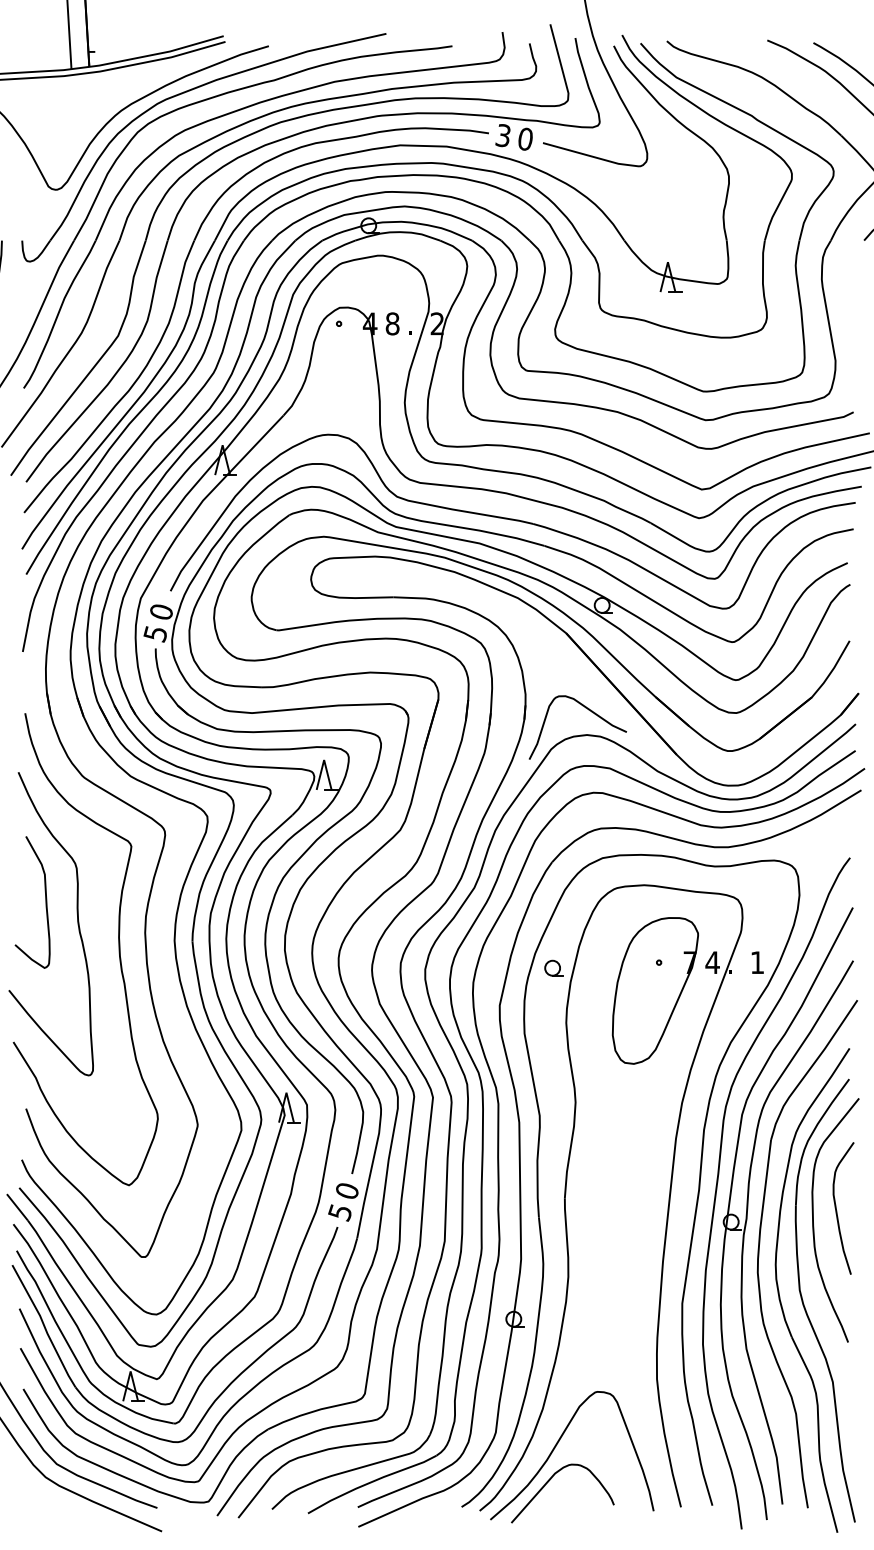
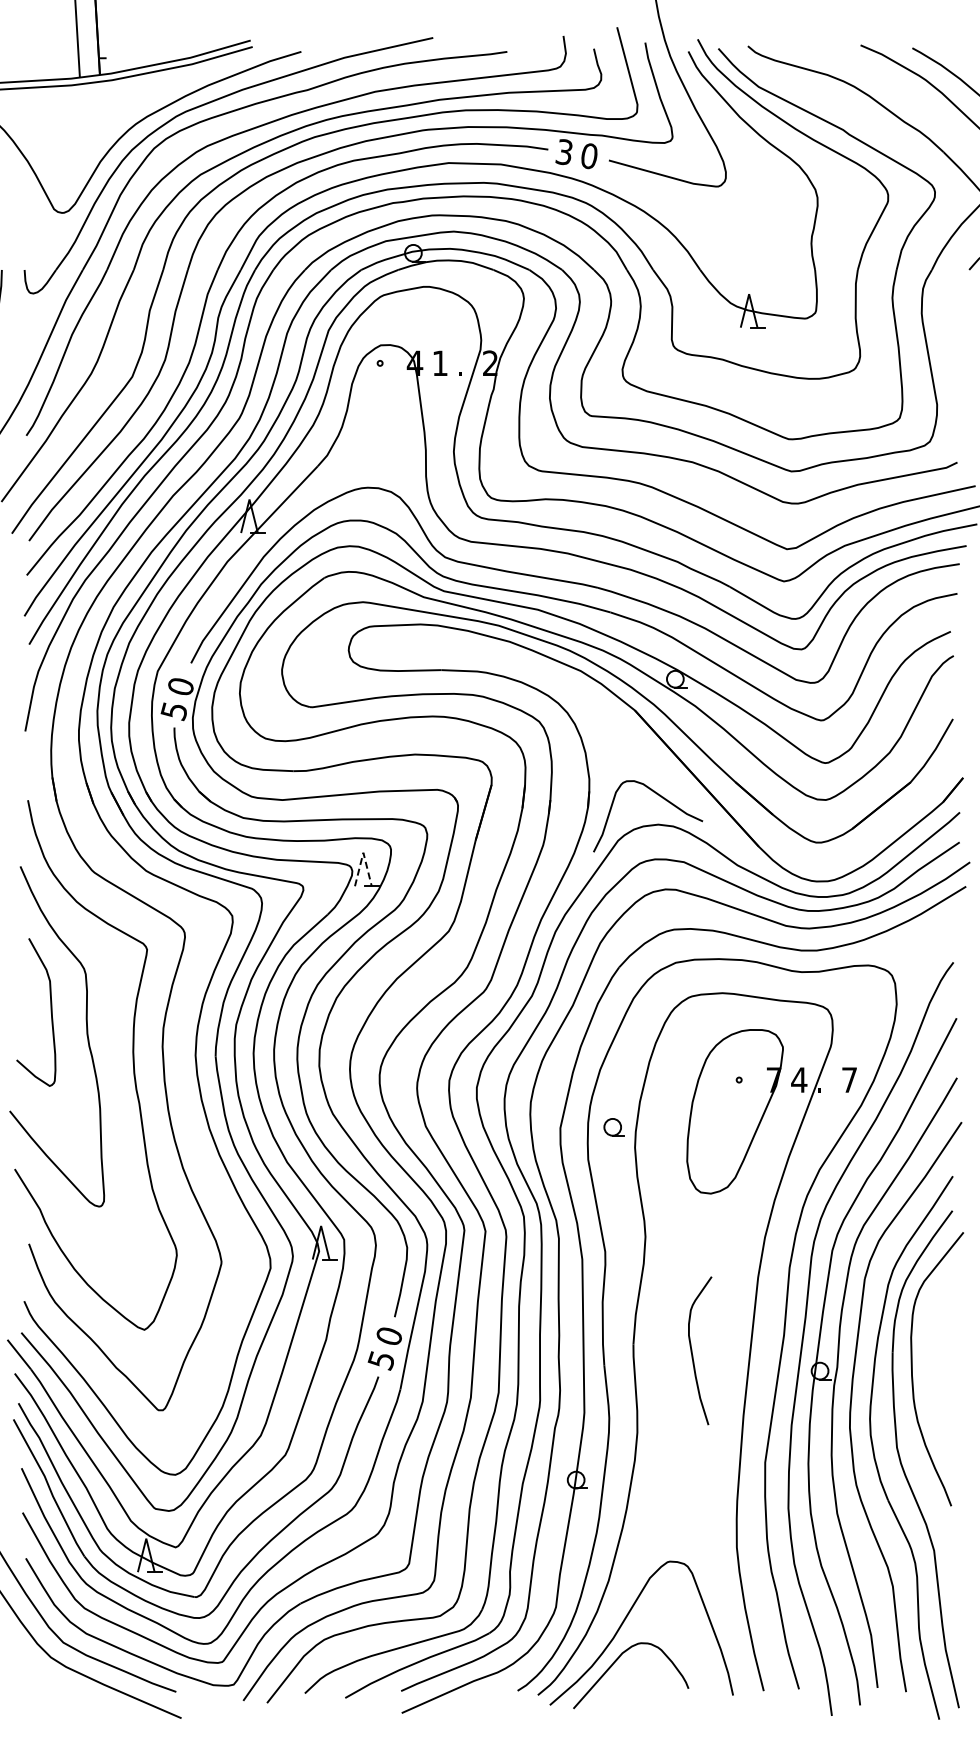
text: (391, 324) -> (439, 363), 8 -> 1
line: (324, 759) -> (363, 852), solid -> dashed
text: (757, 962) -> (849, 1079), 1 -> 7
part: (553, 968) -> (613, 1127), moved
curve: (836, 1208) -> (692, 1350), moved

